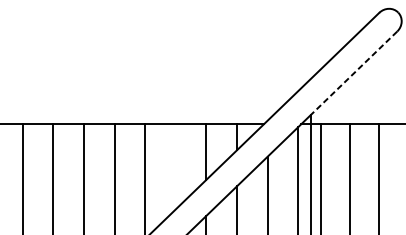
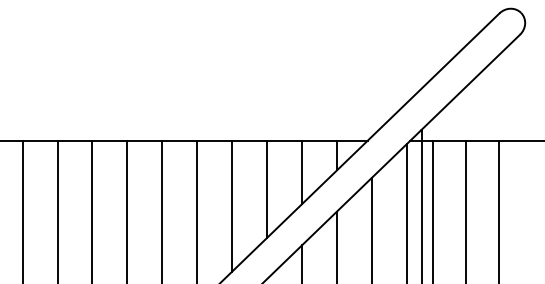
line: (353, 73) -> (470, 82), dashed -> solid
line: (176, 166) -> (267, 188), added

